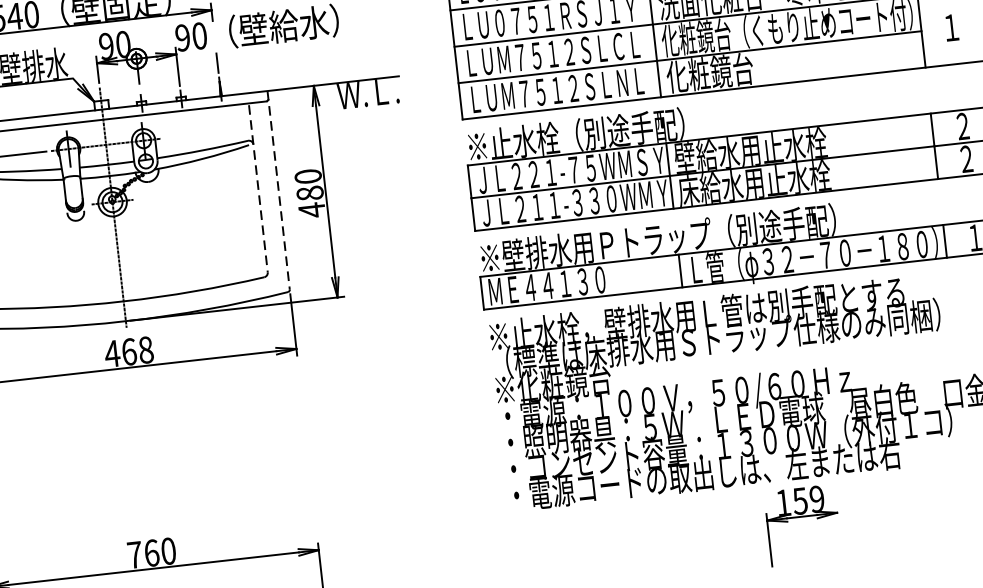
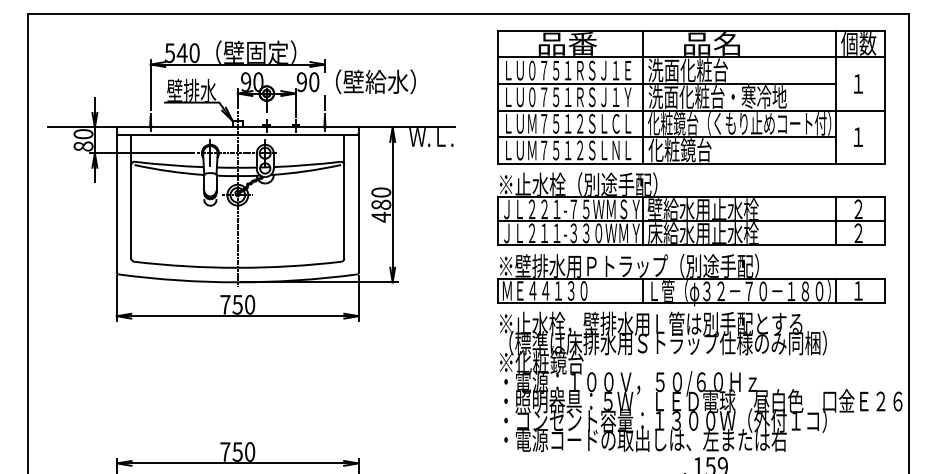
line: (258, 188) -> (344, 197), dashed -> solid
line: (278, 190) -> (358, 200), dashed -> solid
text: (128, 351) -> (237, 304), 468 -> 750
text: (151, 552) -> (237, 451), 760 -> 750

